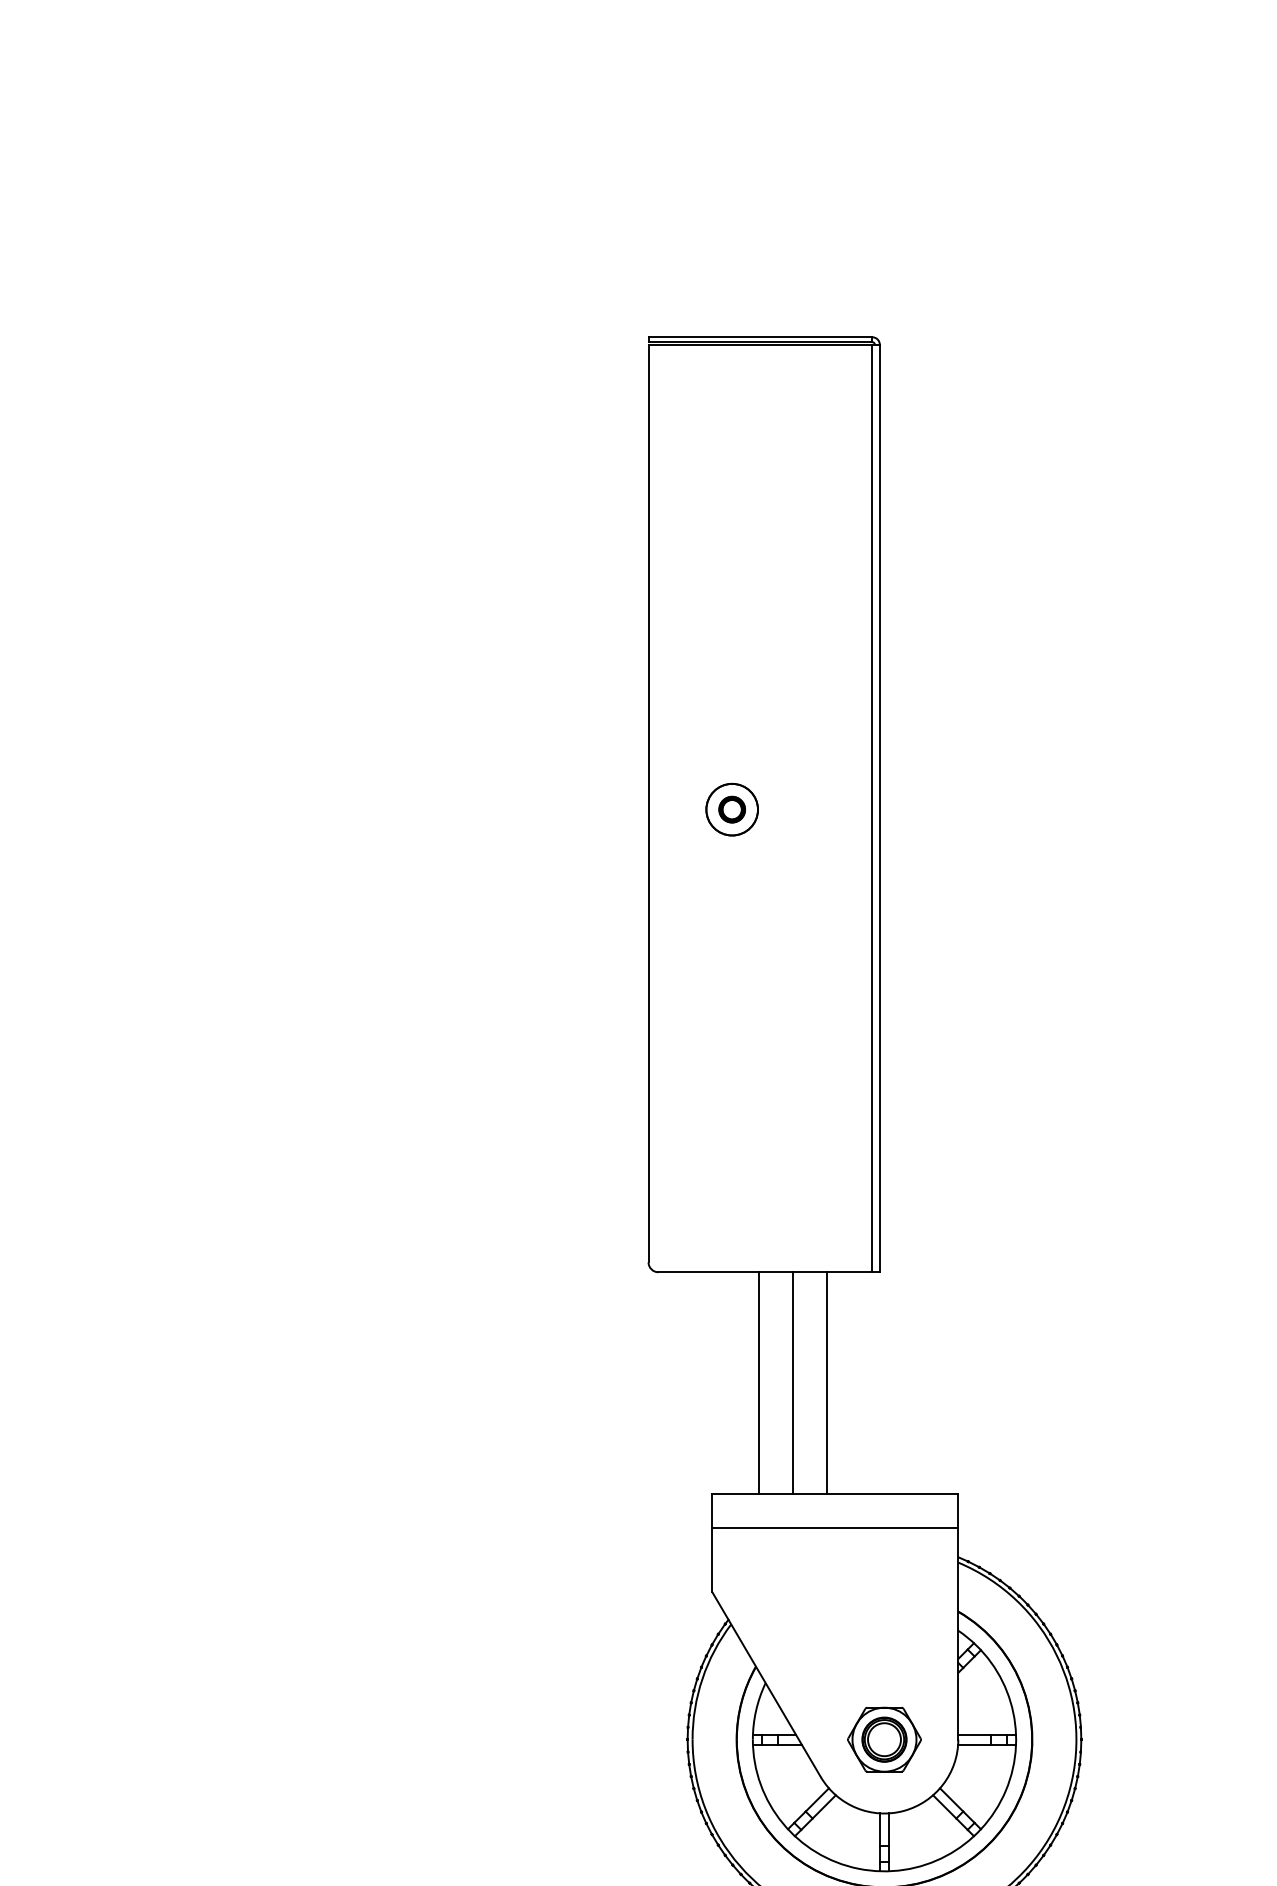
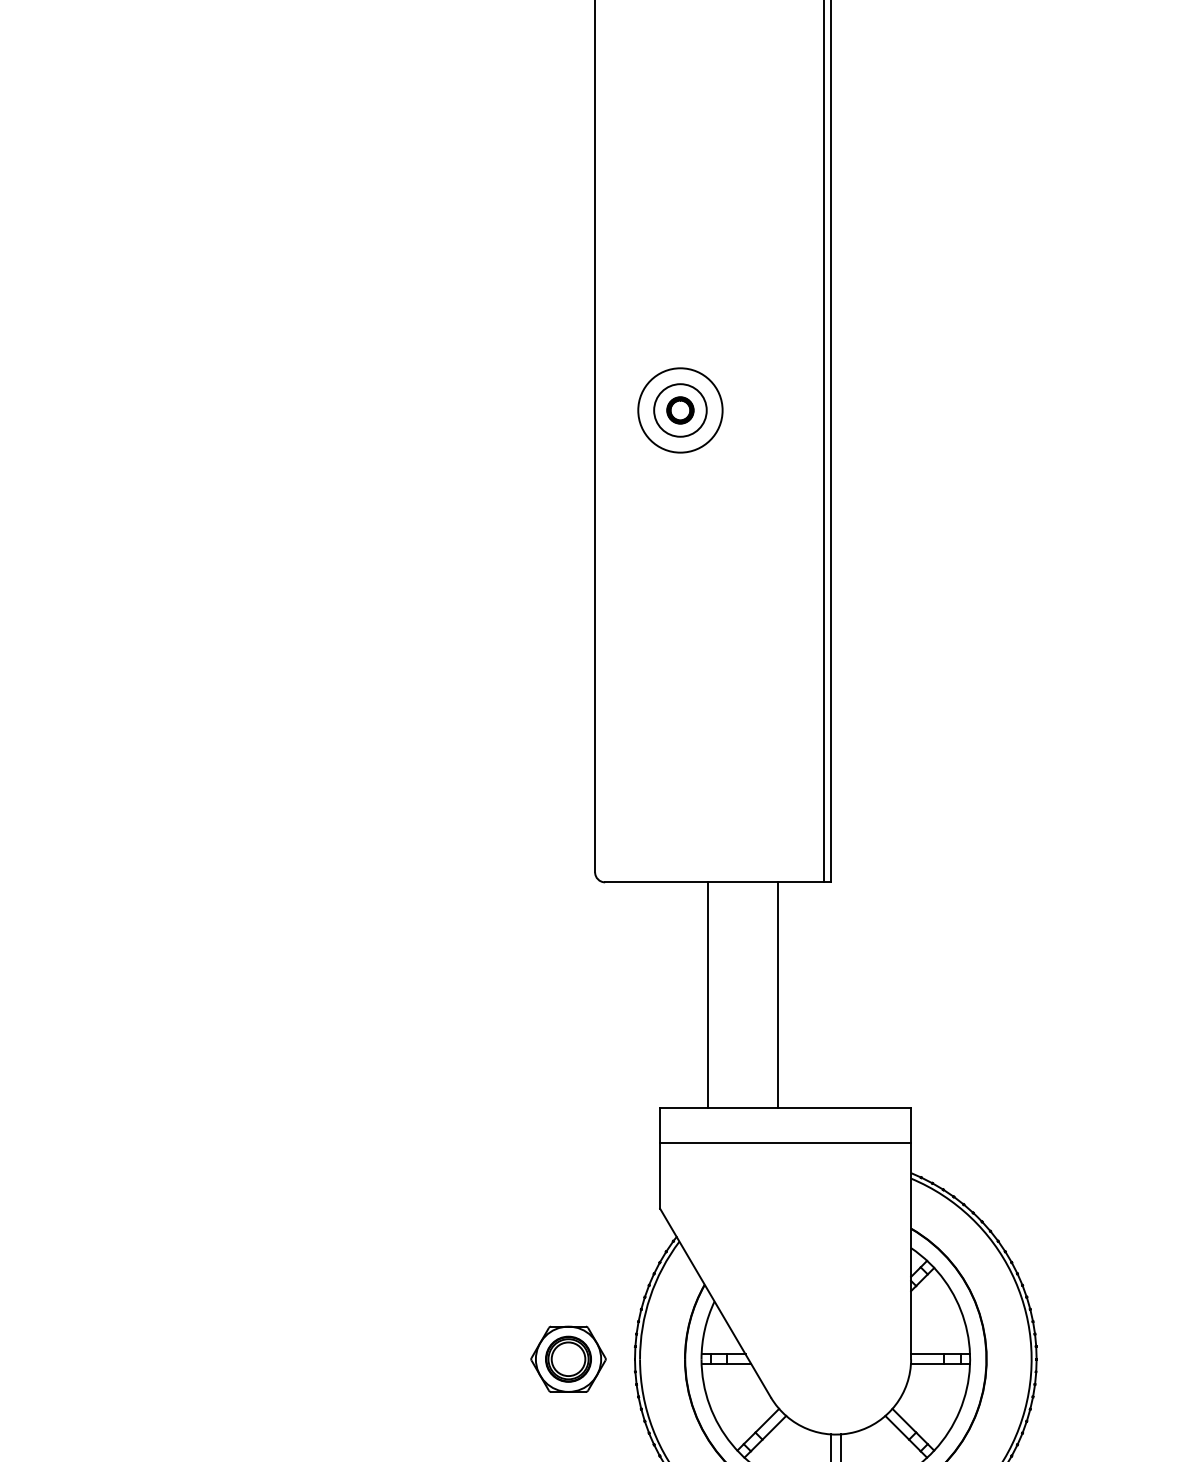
circle: (732, 809) -> (680, 410), size x1.6
line: (793, 1382) -> (742, 994), removed
part: (884, 1739) -> (568, 1359), moved

